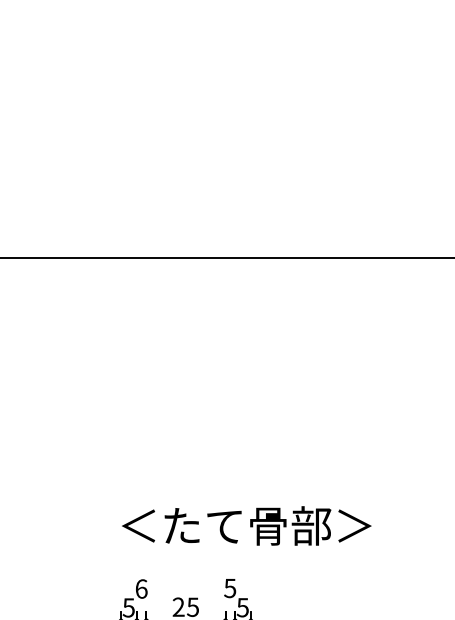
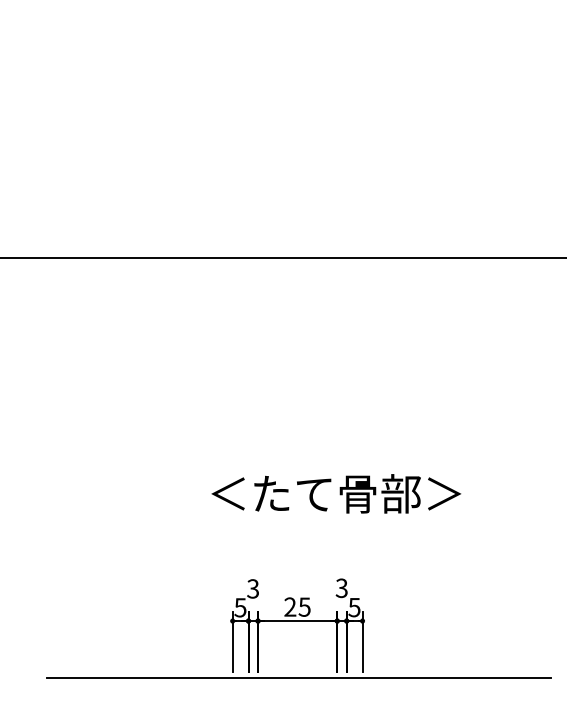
text: (246, 525) -> (336, 493), moved
text: (229, 587) -> (341, 587), 5 -> 3
text: (141, 588) -> (253, 588), 6 -> 3

